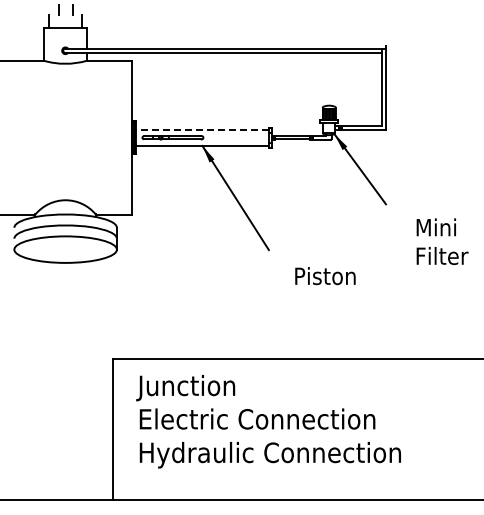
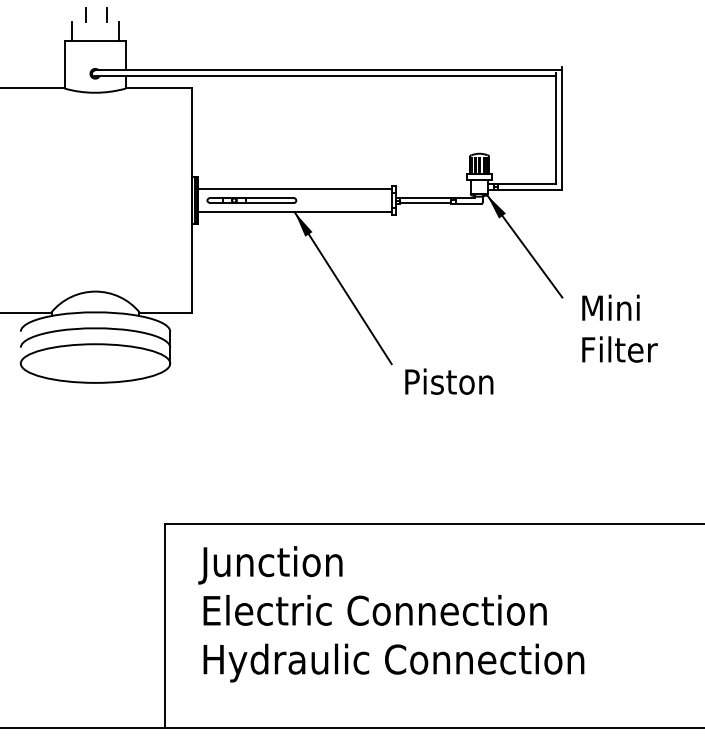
line: (201, 129) -> (293, 188), dashed -> solid
text: (442, 241) -> (619, 328), moved
text: (325, 276) -> (449, 382), moved

